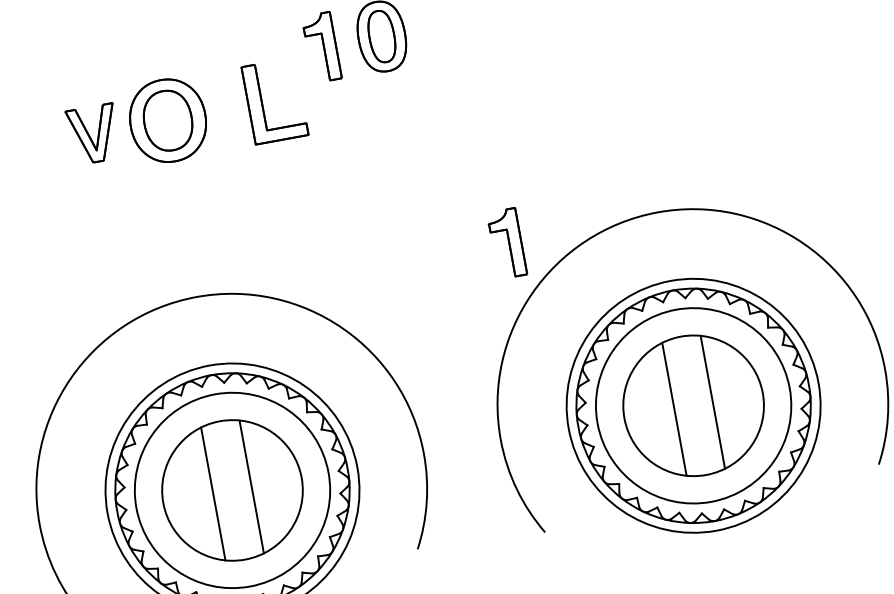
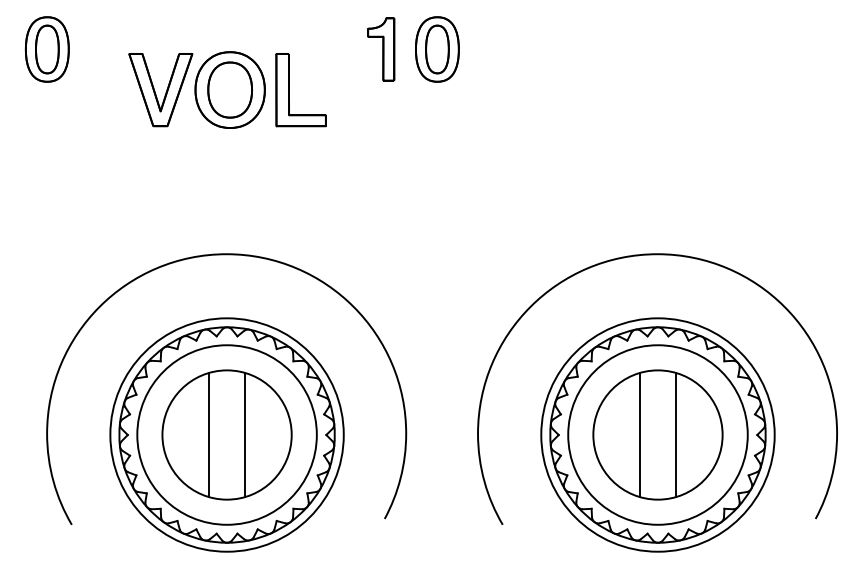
part: (262, 103) -> (289, 90), moved
part: (93, 134) -> (160, 90), size x1.43
part: (507, 243) -> (516, 257), removed

